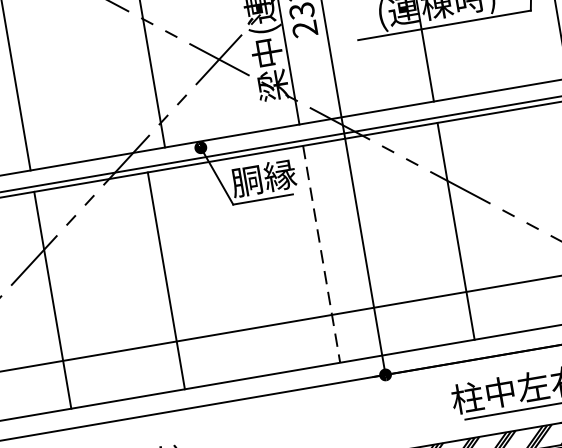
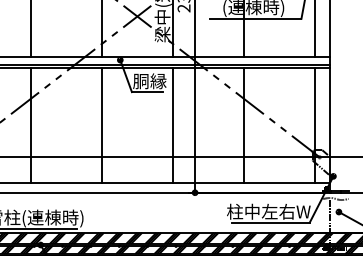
line: (320, 254) -> (172, 125), dashed -> solid
line: (165, 281) -> (101, 125), moved

